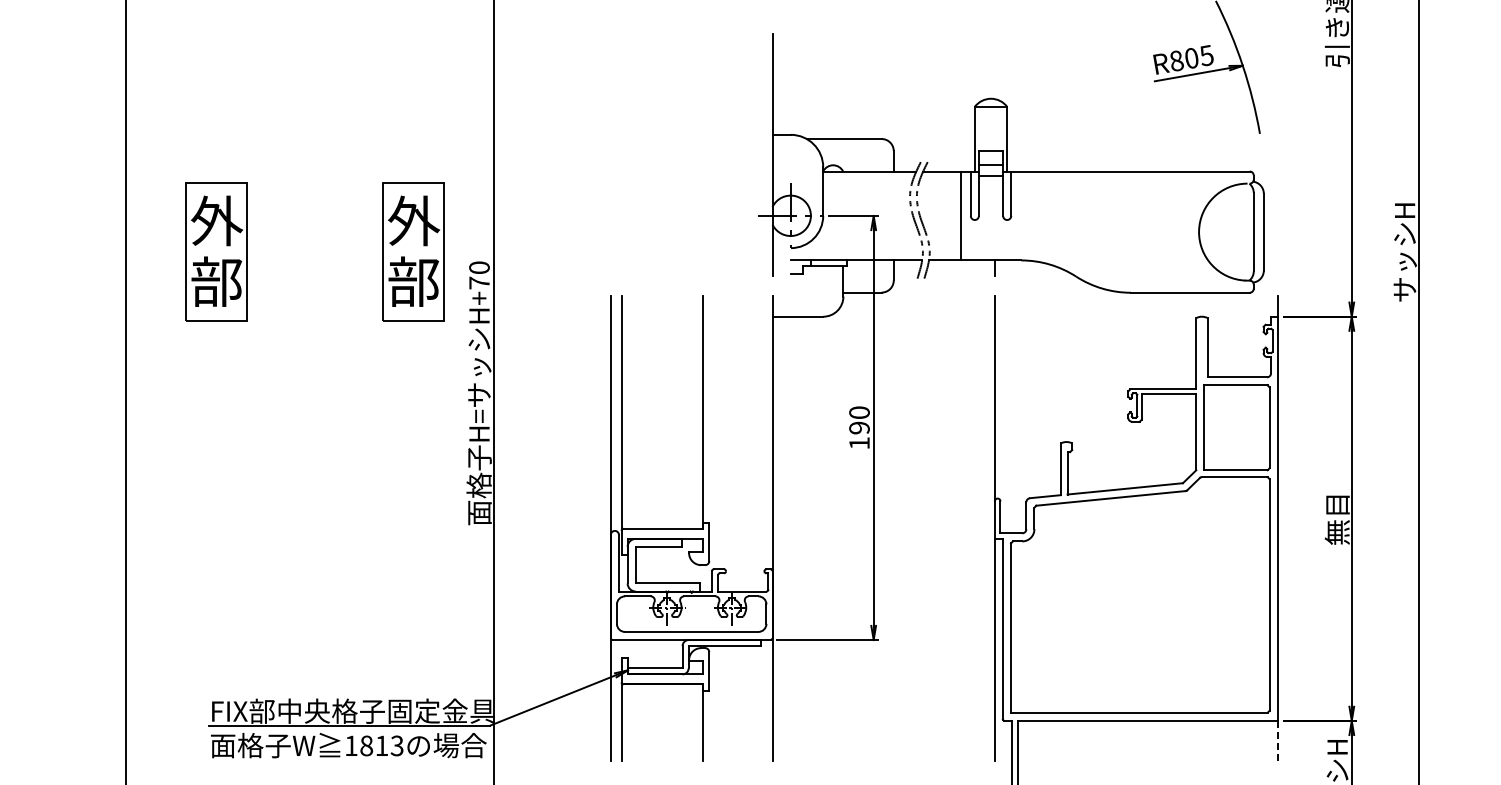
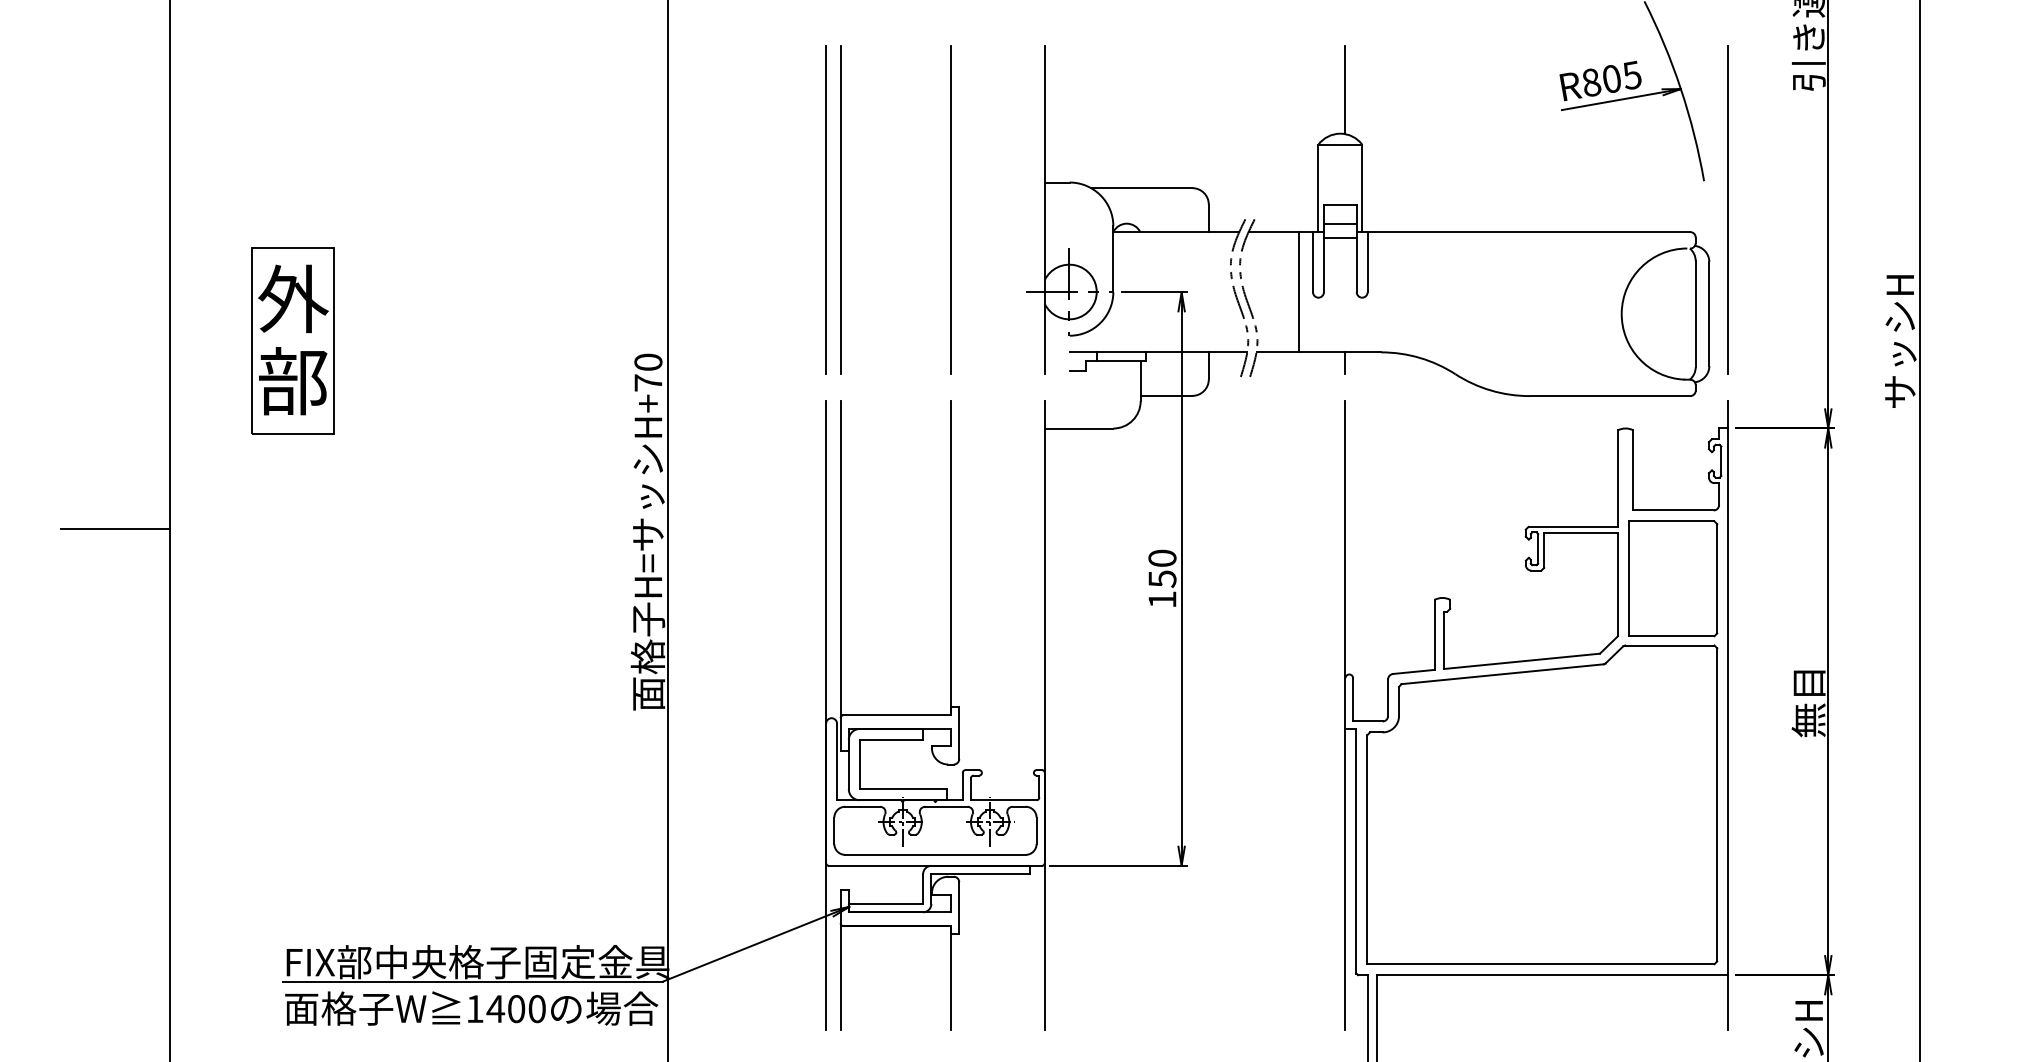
line: (994, 66) -> (1345, 90), added
line: (610, 154) -> (825, 209), added
line: (621, 154) -> (840, 209), added
line: (702, 154) -> (950, 209), added
line: (1277, 154) -> (1727, 209), added
part: (413, 251) -> (559, 340), removed
line: (85, 390) -> (115, 528), added
text: (859, 427) -> (1162, 578), 190 -> 150
line: (1277, 740) -> (1727, 1001), dashed -> solid
text: (381, 745) -> (515, 1008), 1813 -> 1400

